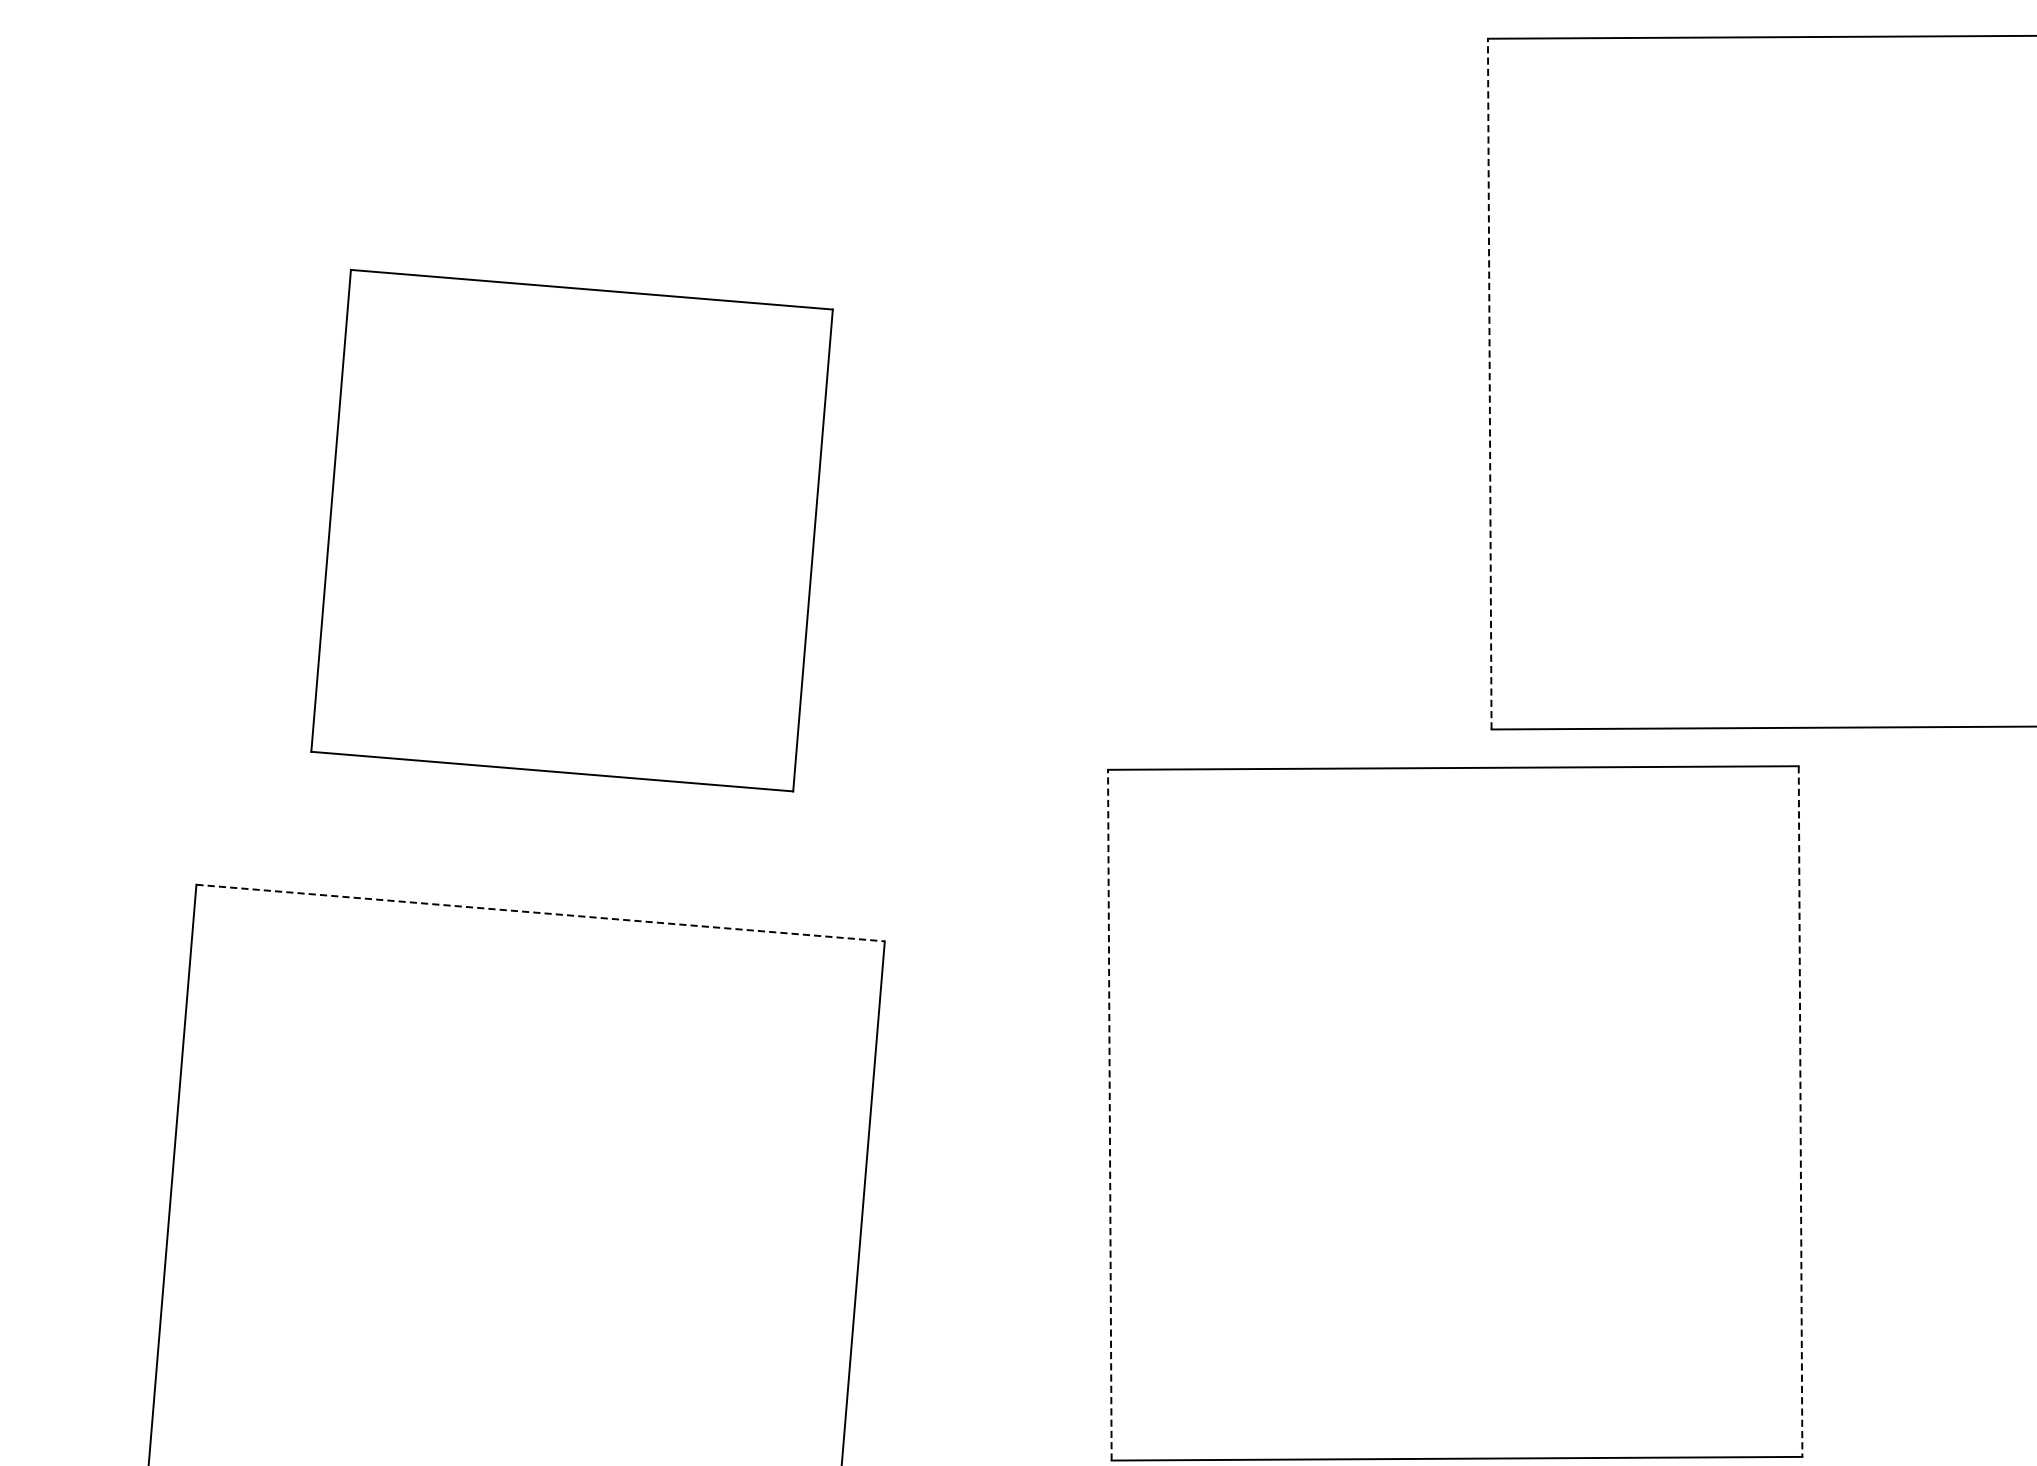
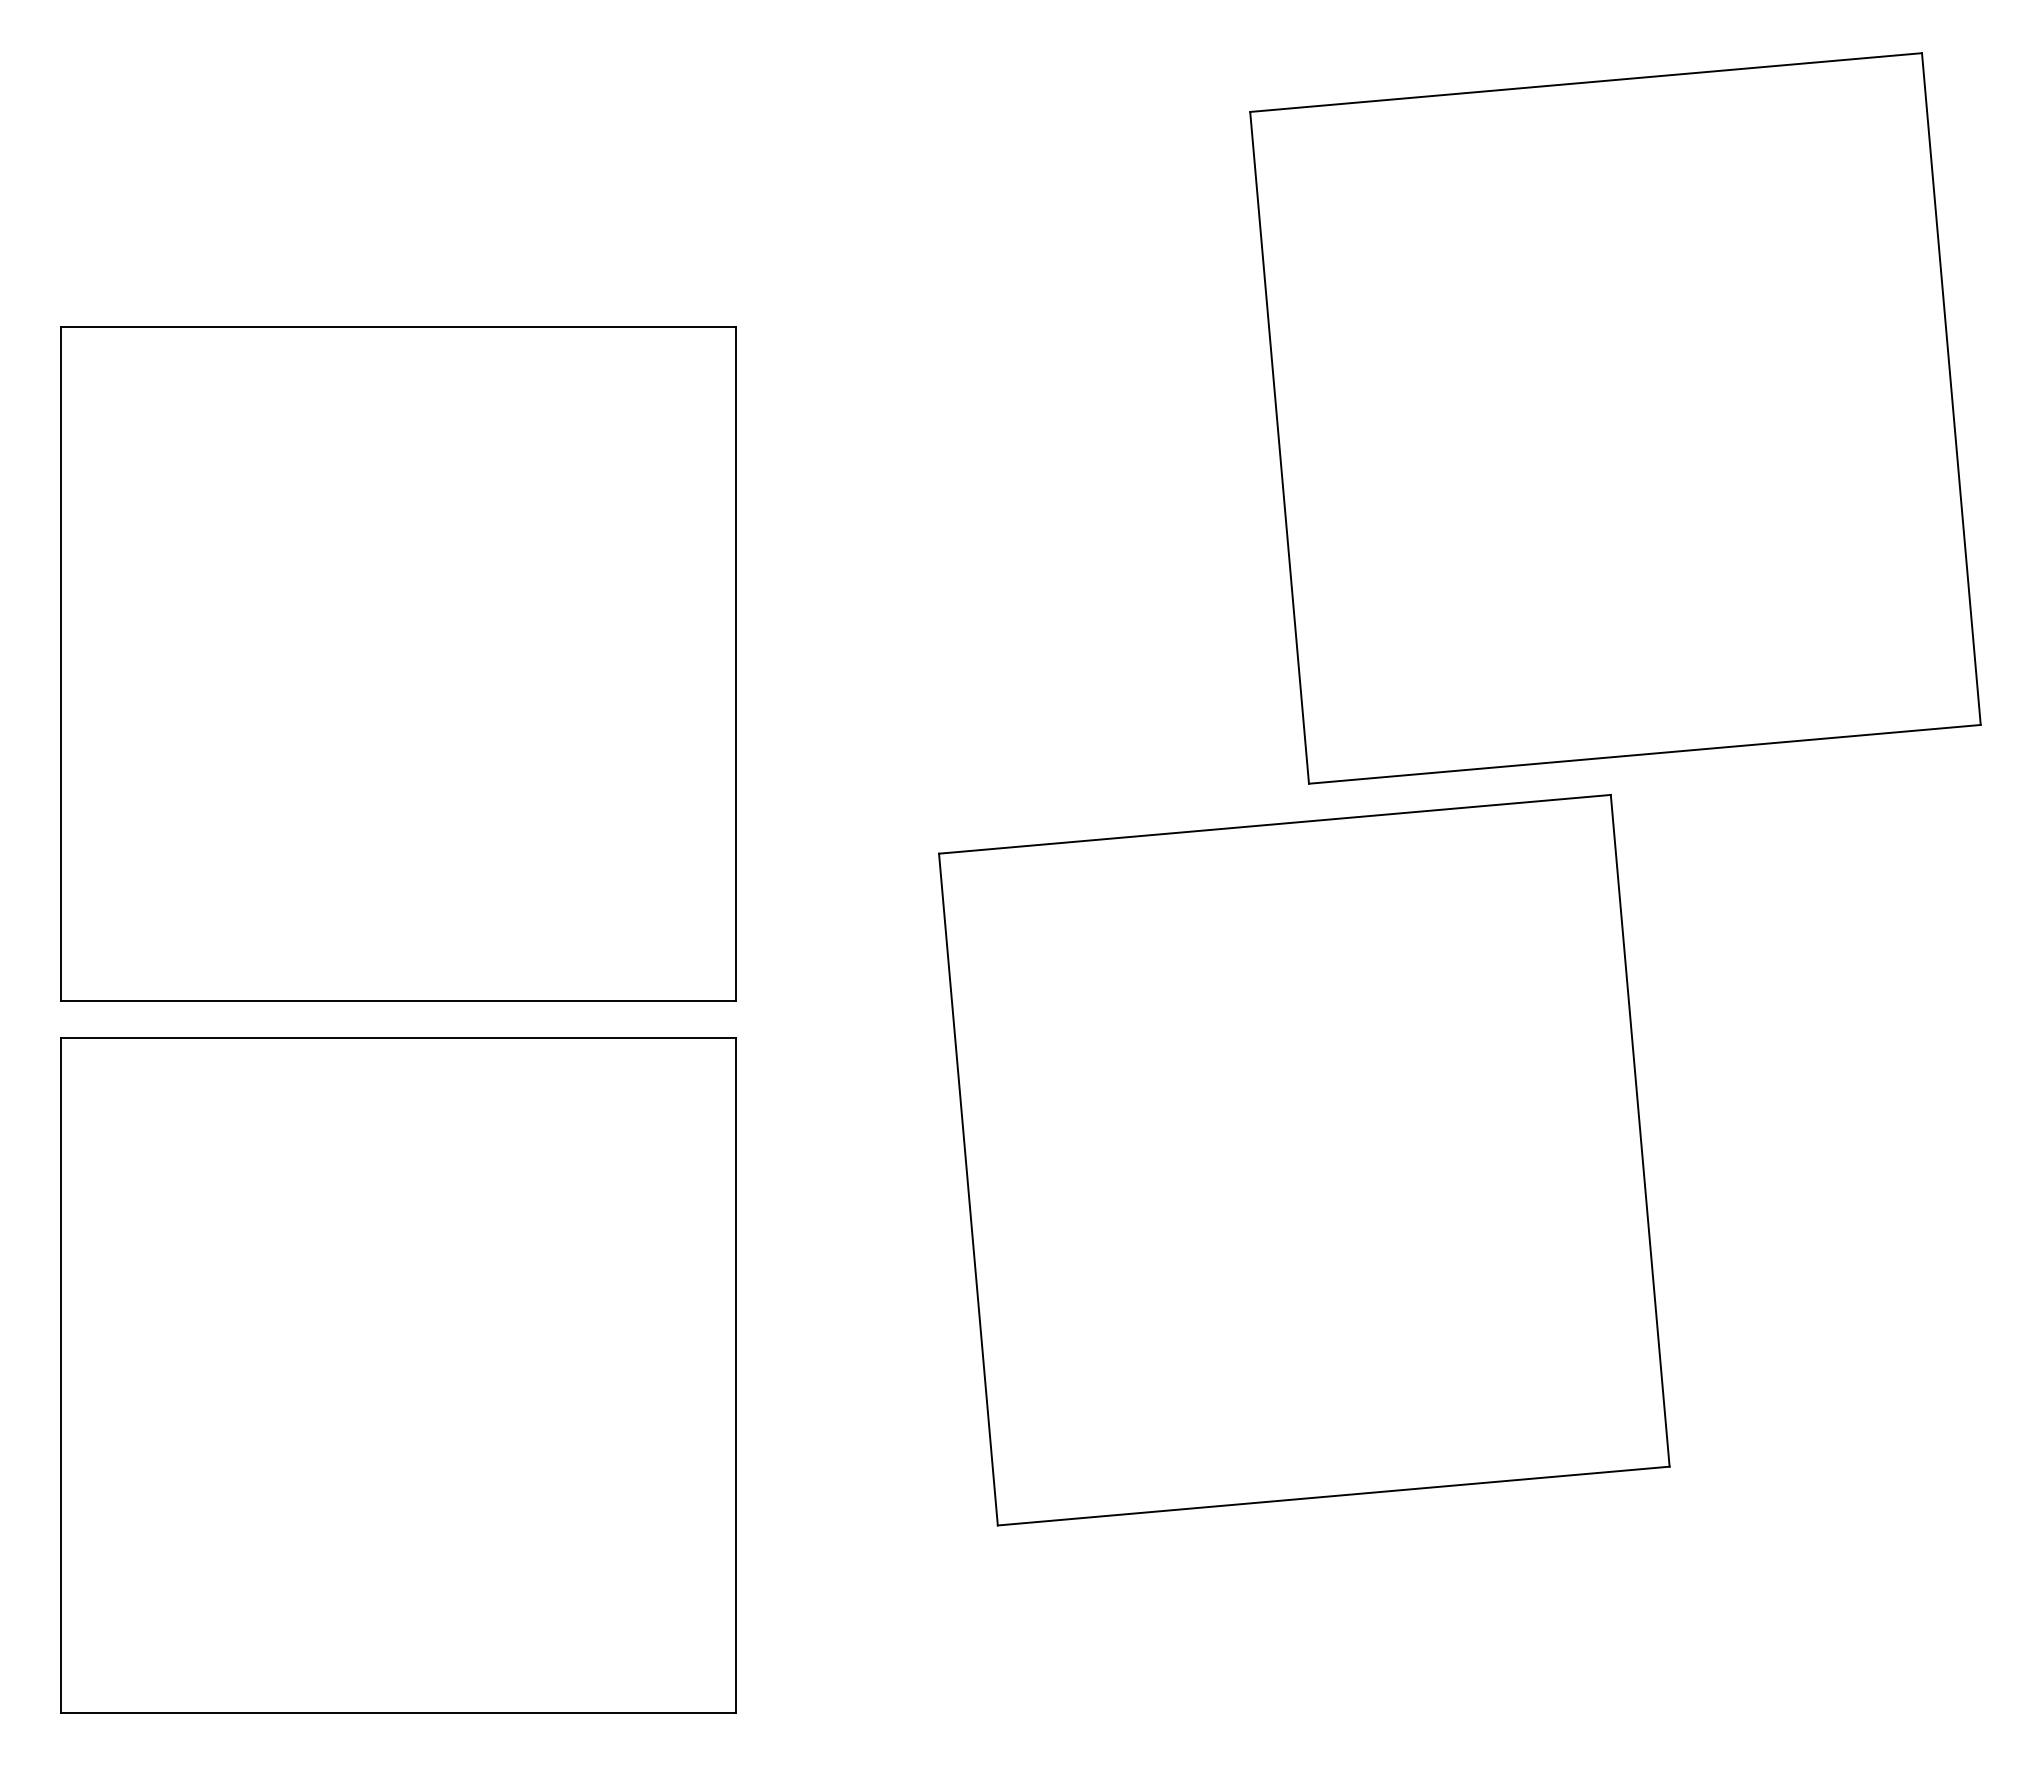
line: (1489, 383) -> (1279, 447), dashed -> solid
part: (572, 530) -> (398, 663), size x1.43
line: (540, 913) -> (398, 1038), dashed -> solid
line: (1800, 1112) -> (1640, 1131), dashed -> solid
line: (1109, 1115) -> (968, 1189), dashed -> solid

